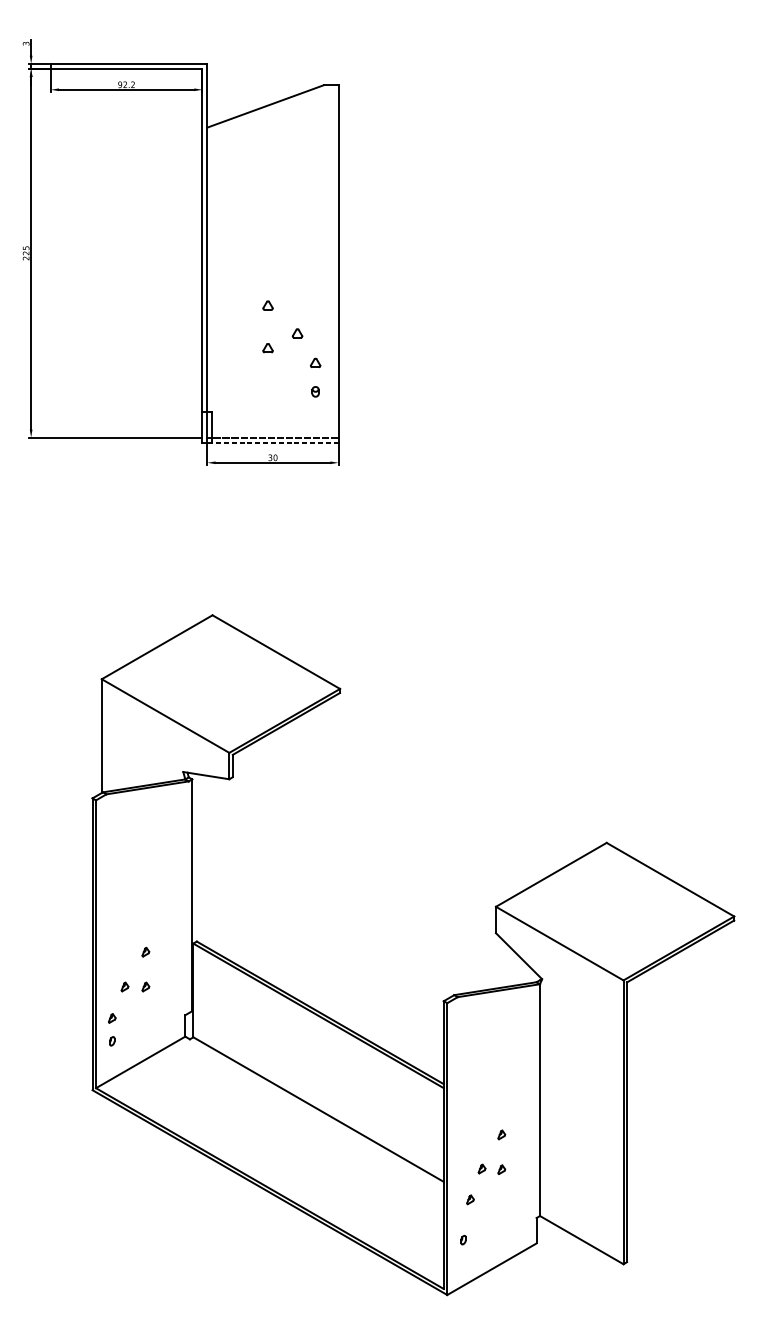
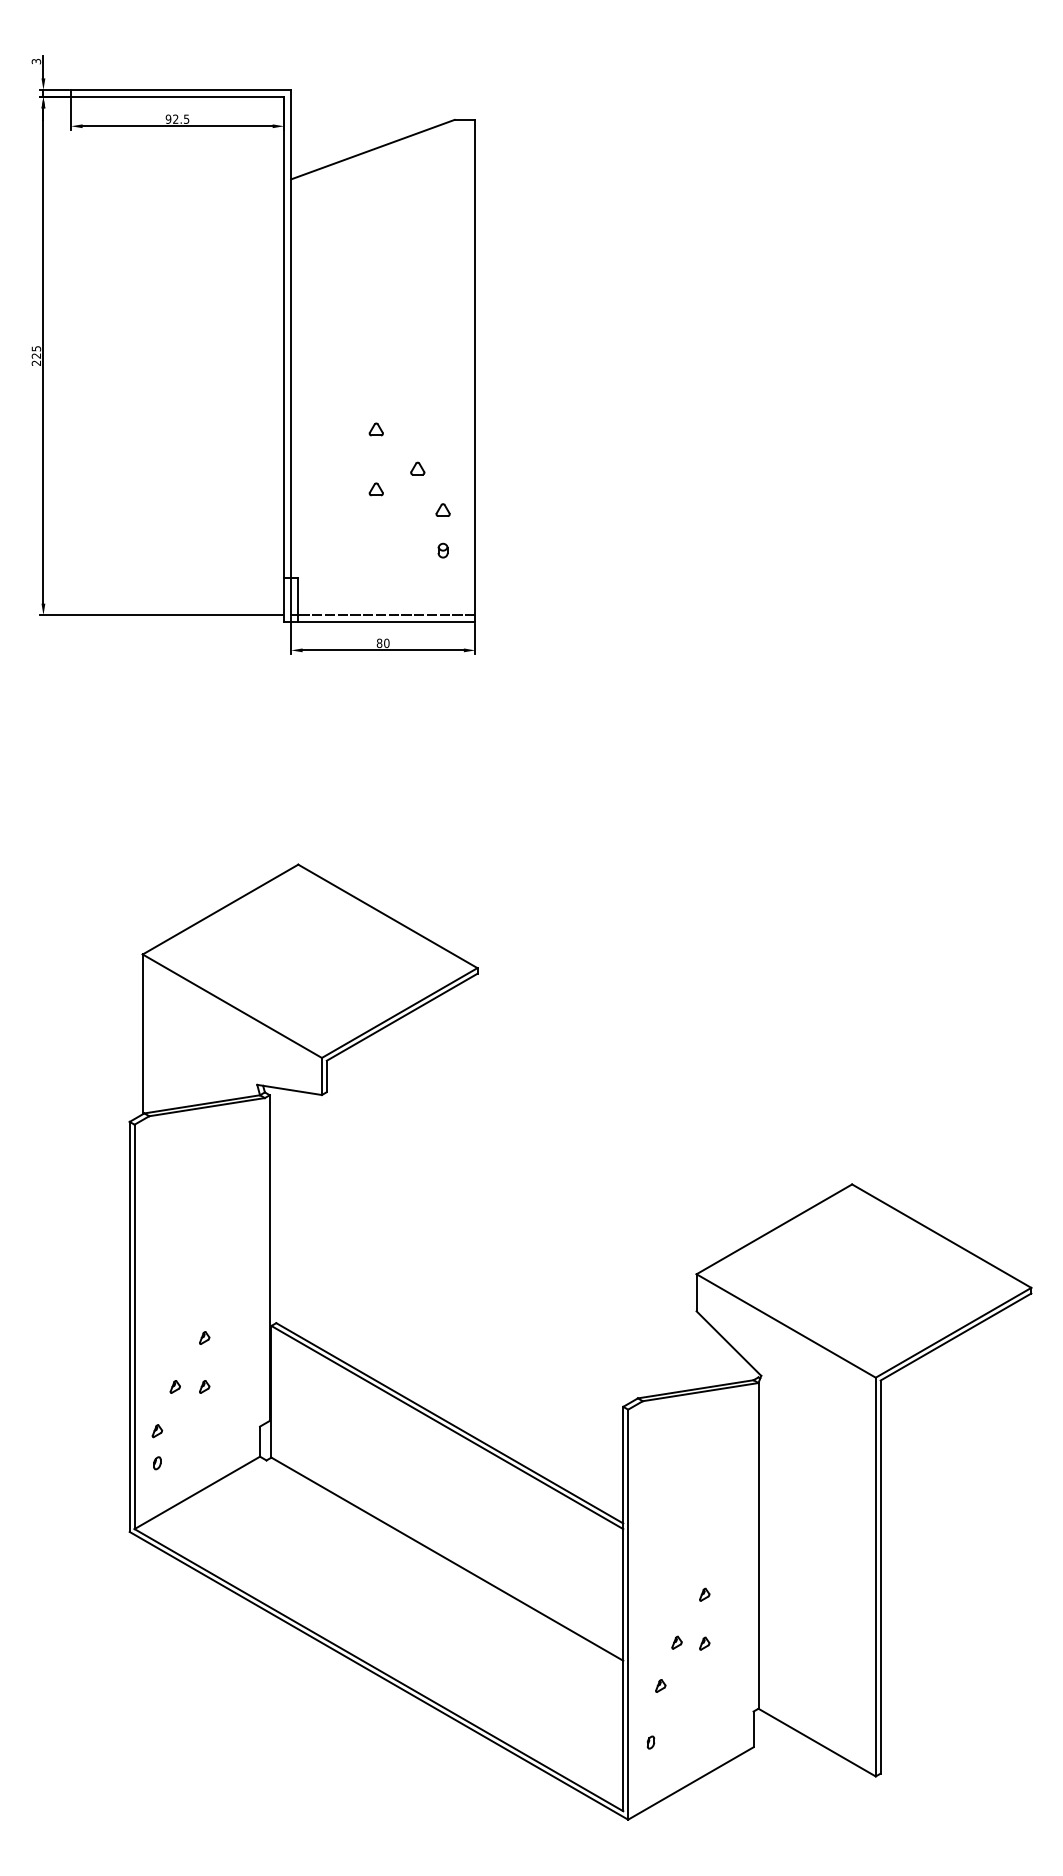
text: (132, 84) -> (186, 118), 92.2 -> 92.5
line: (275, 442) -> (386, 622), dashed -> solid
text: (270, 457) -> (379, 643), 30 -> 80

